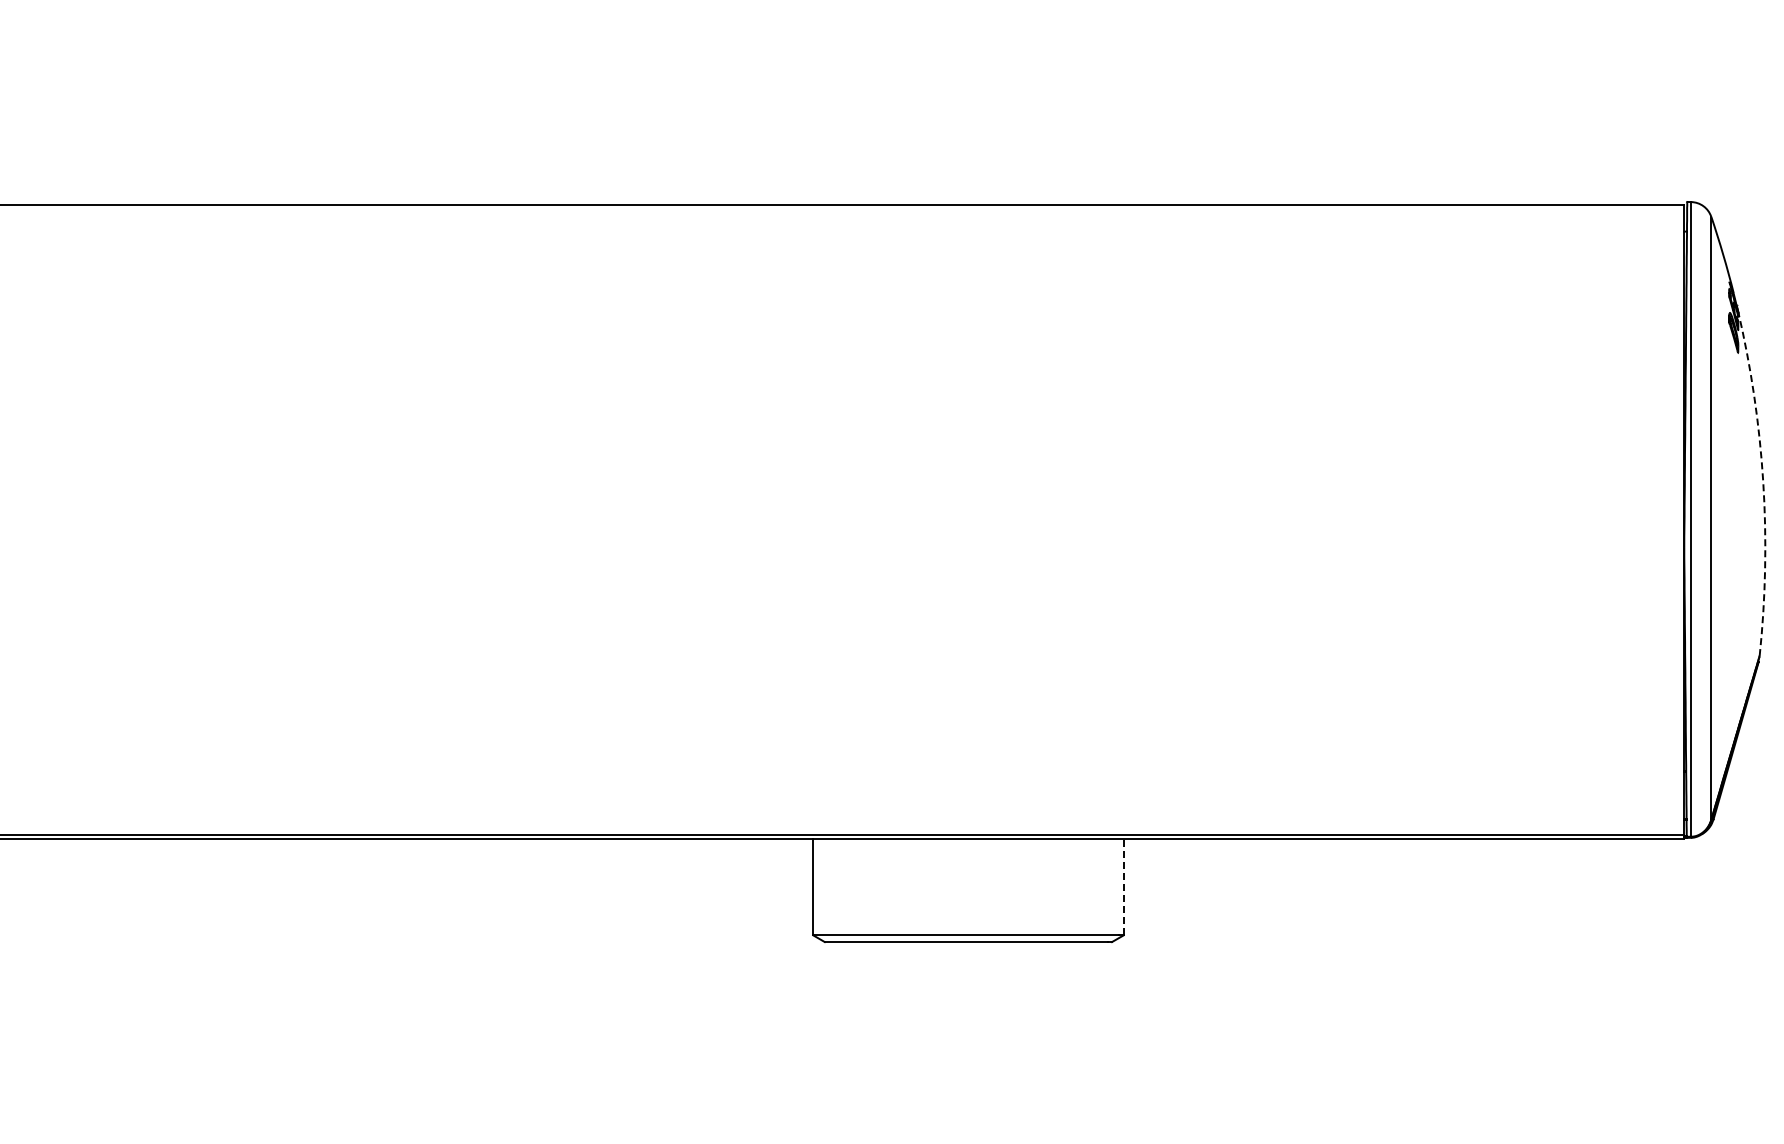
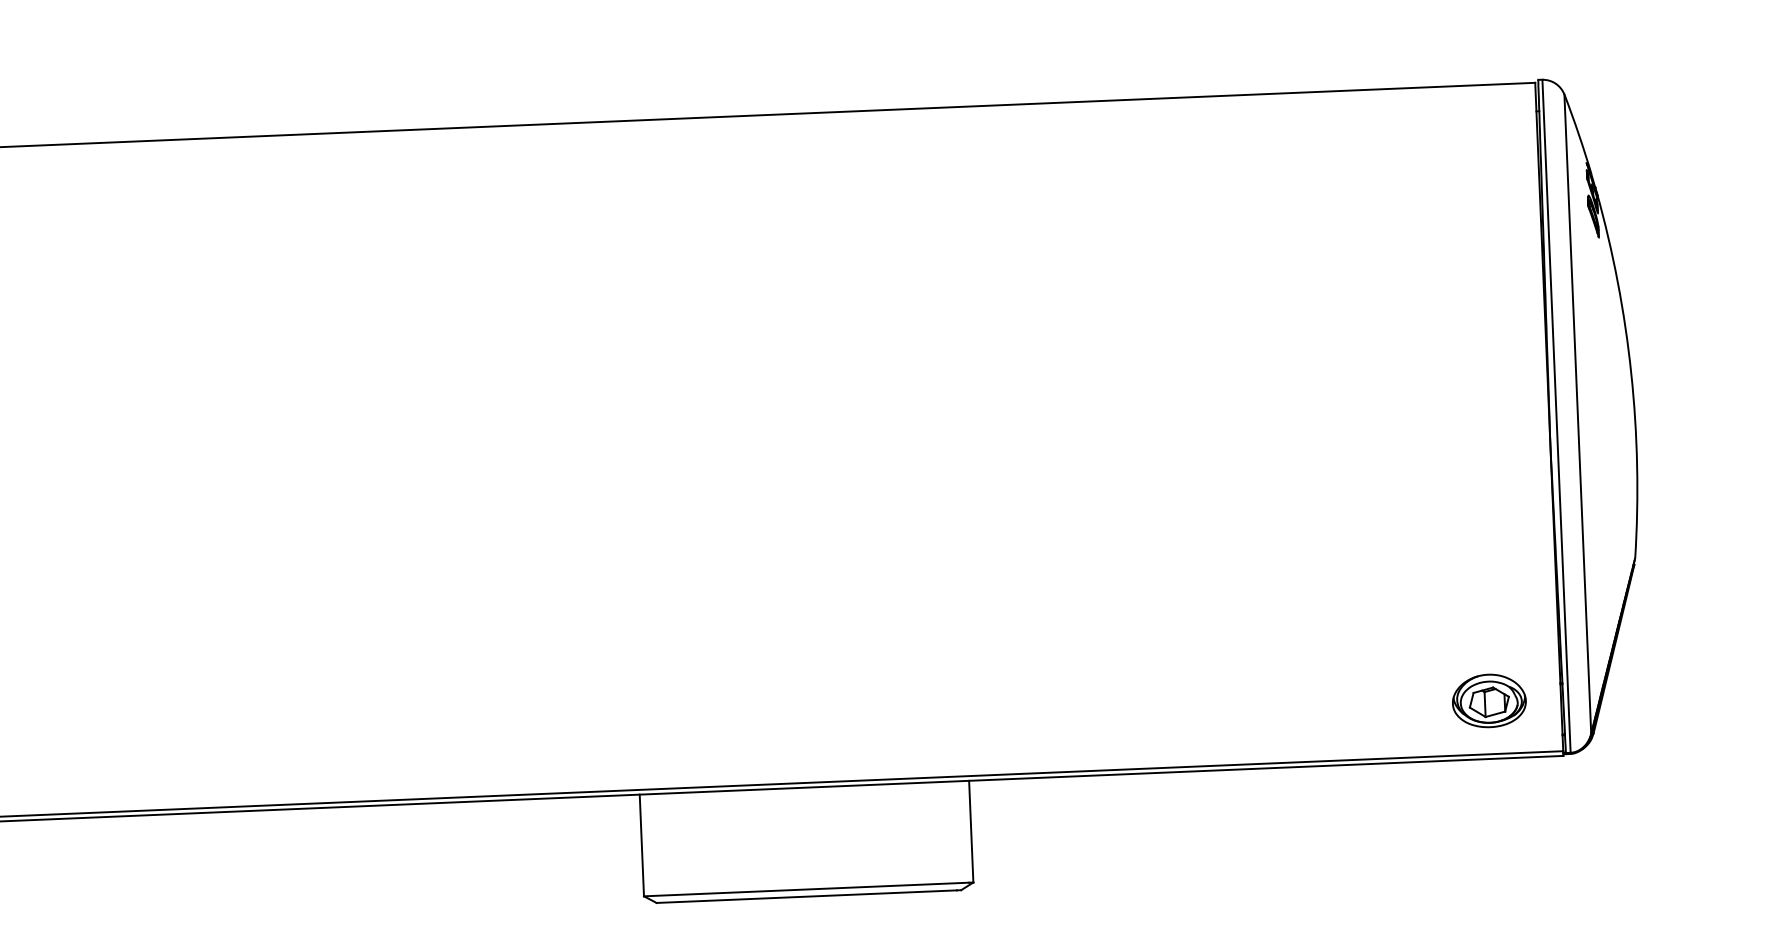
arc: (1763, 482) -> (1631, 373), dashed -> solid
part: (1616, 784) -> (1489, 700), added
line: (1123, 887) -> (970, 831), dashed -> solid

